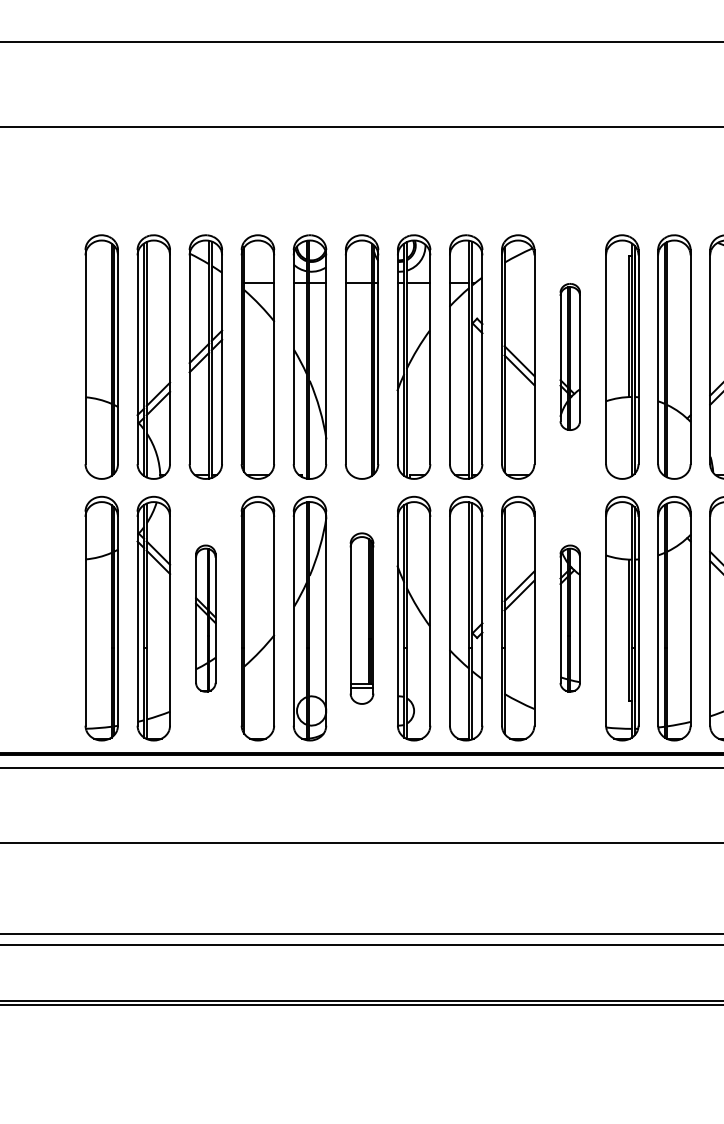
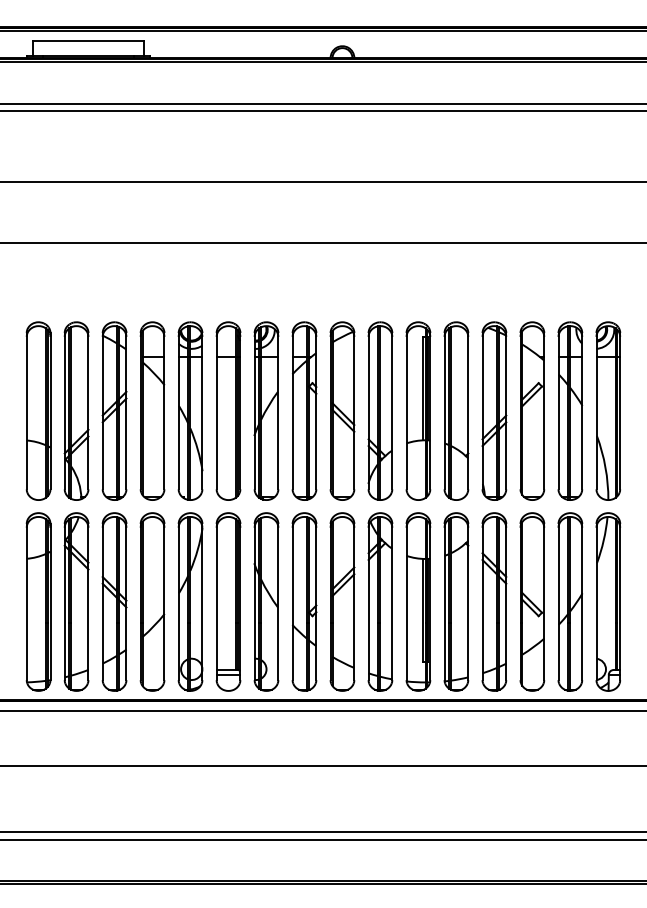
part: (570, 356) -> (380, 410), size x1.67
part: (205, 617) -> (114, 601), size x1.67
part: (362, 617) -> (228, 601), size x1.43
part: (570, 617) -> (380, 601), size x1.67

